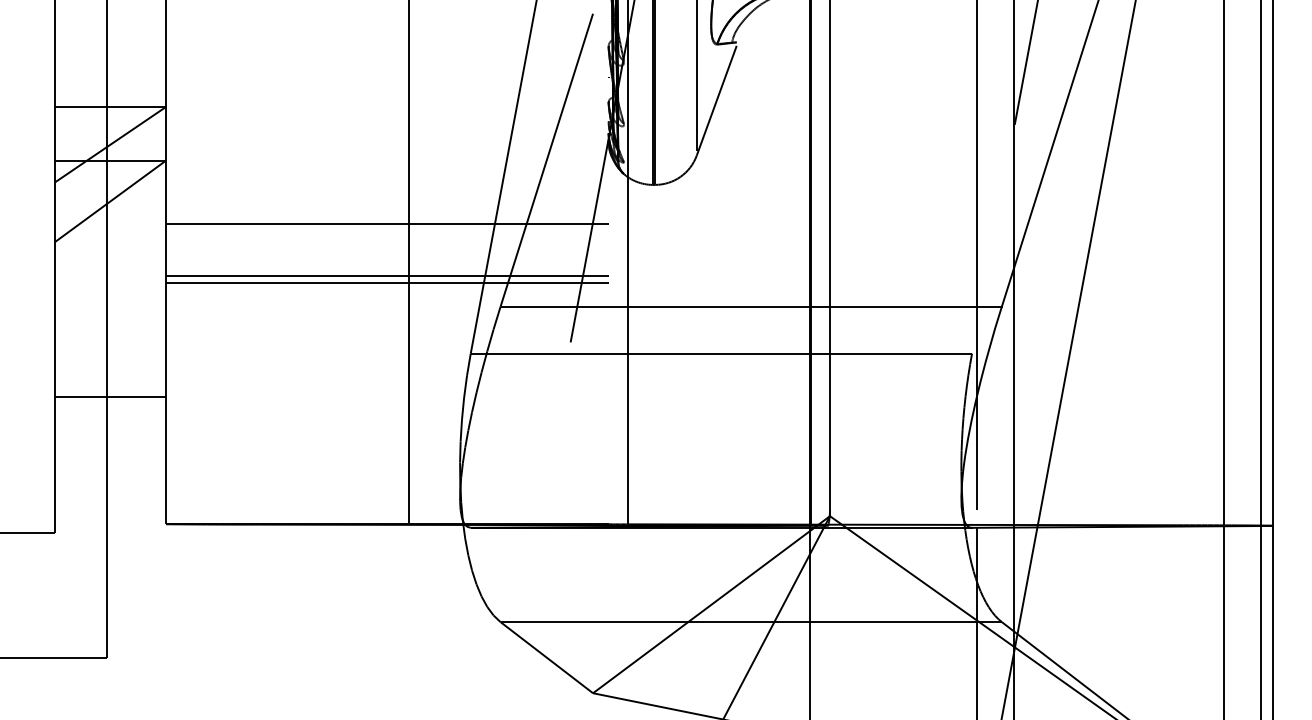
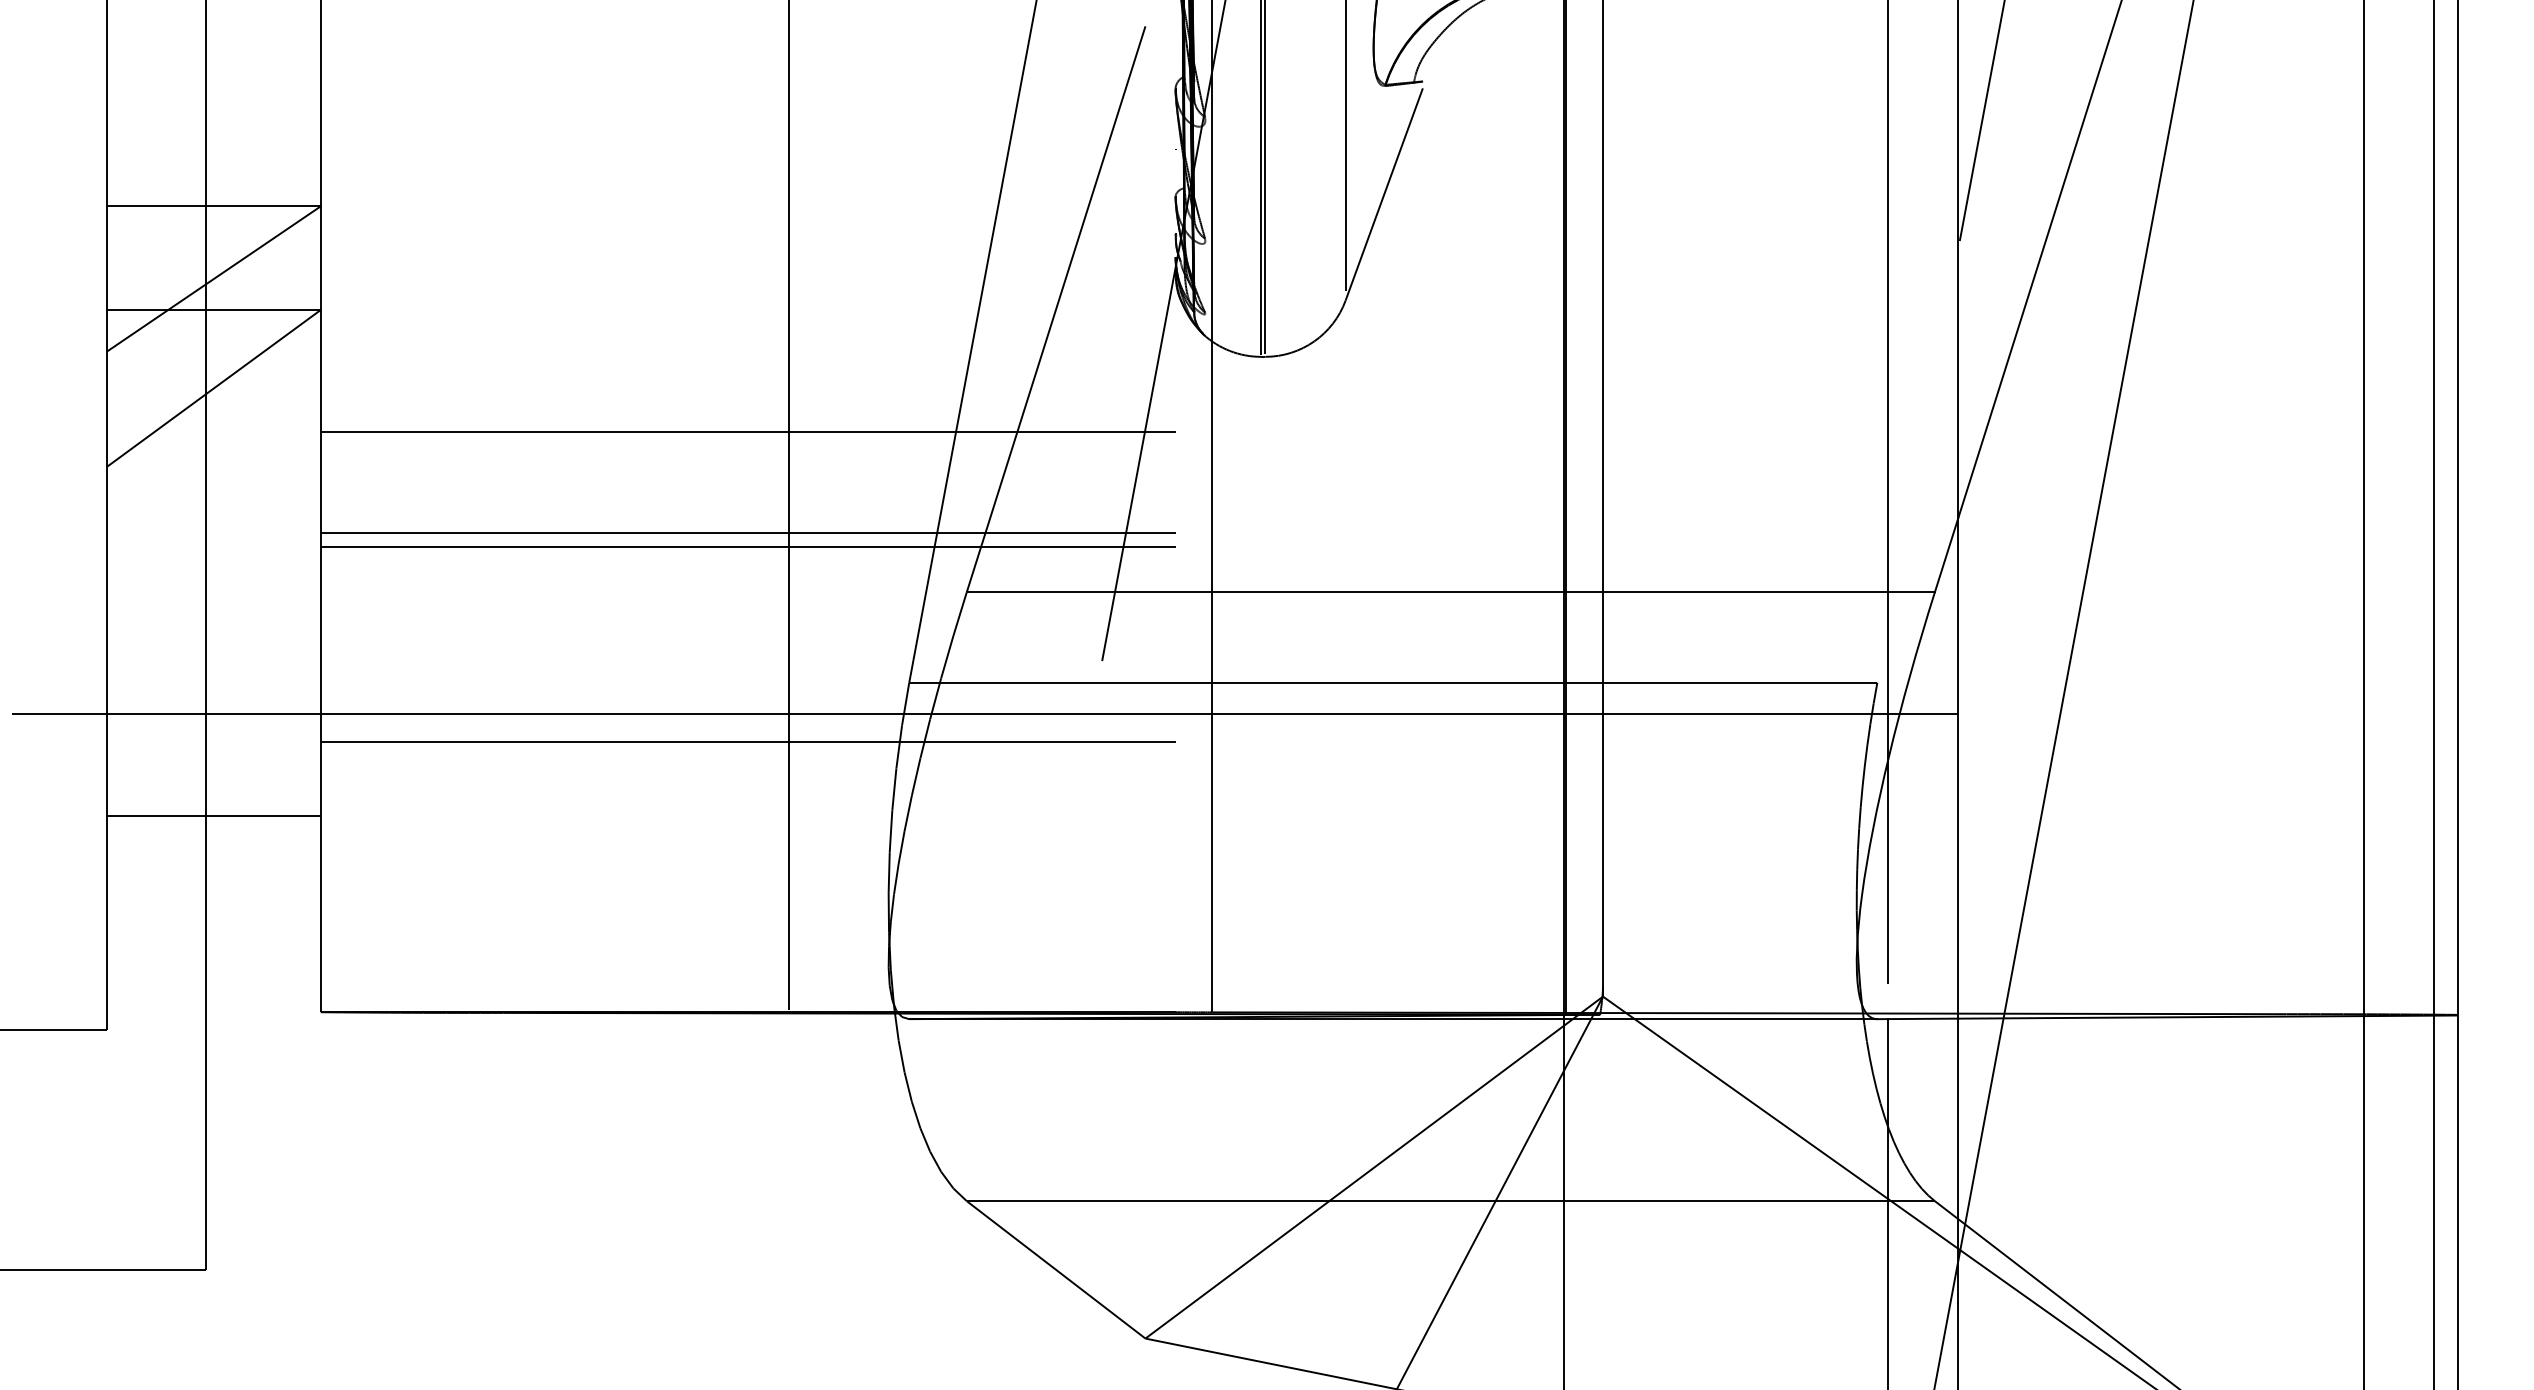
line: (509, 369) -> (984, 713), added
line: (386, 384) -> (746, 742), added
line: (110, 396) -> (213, 815), moved

